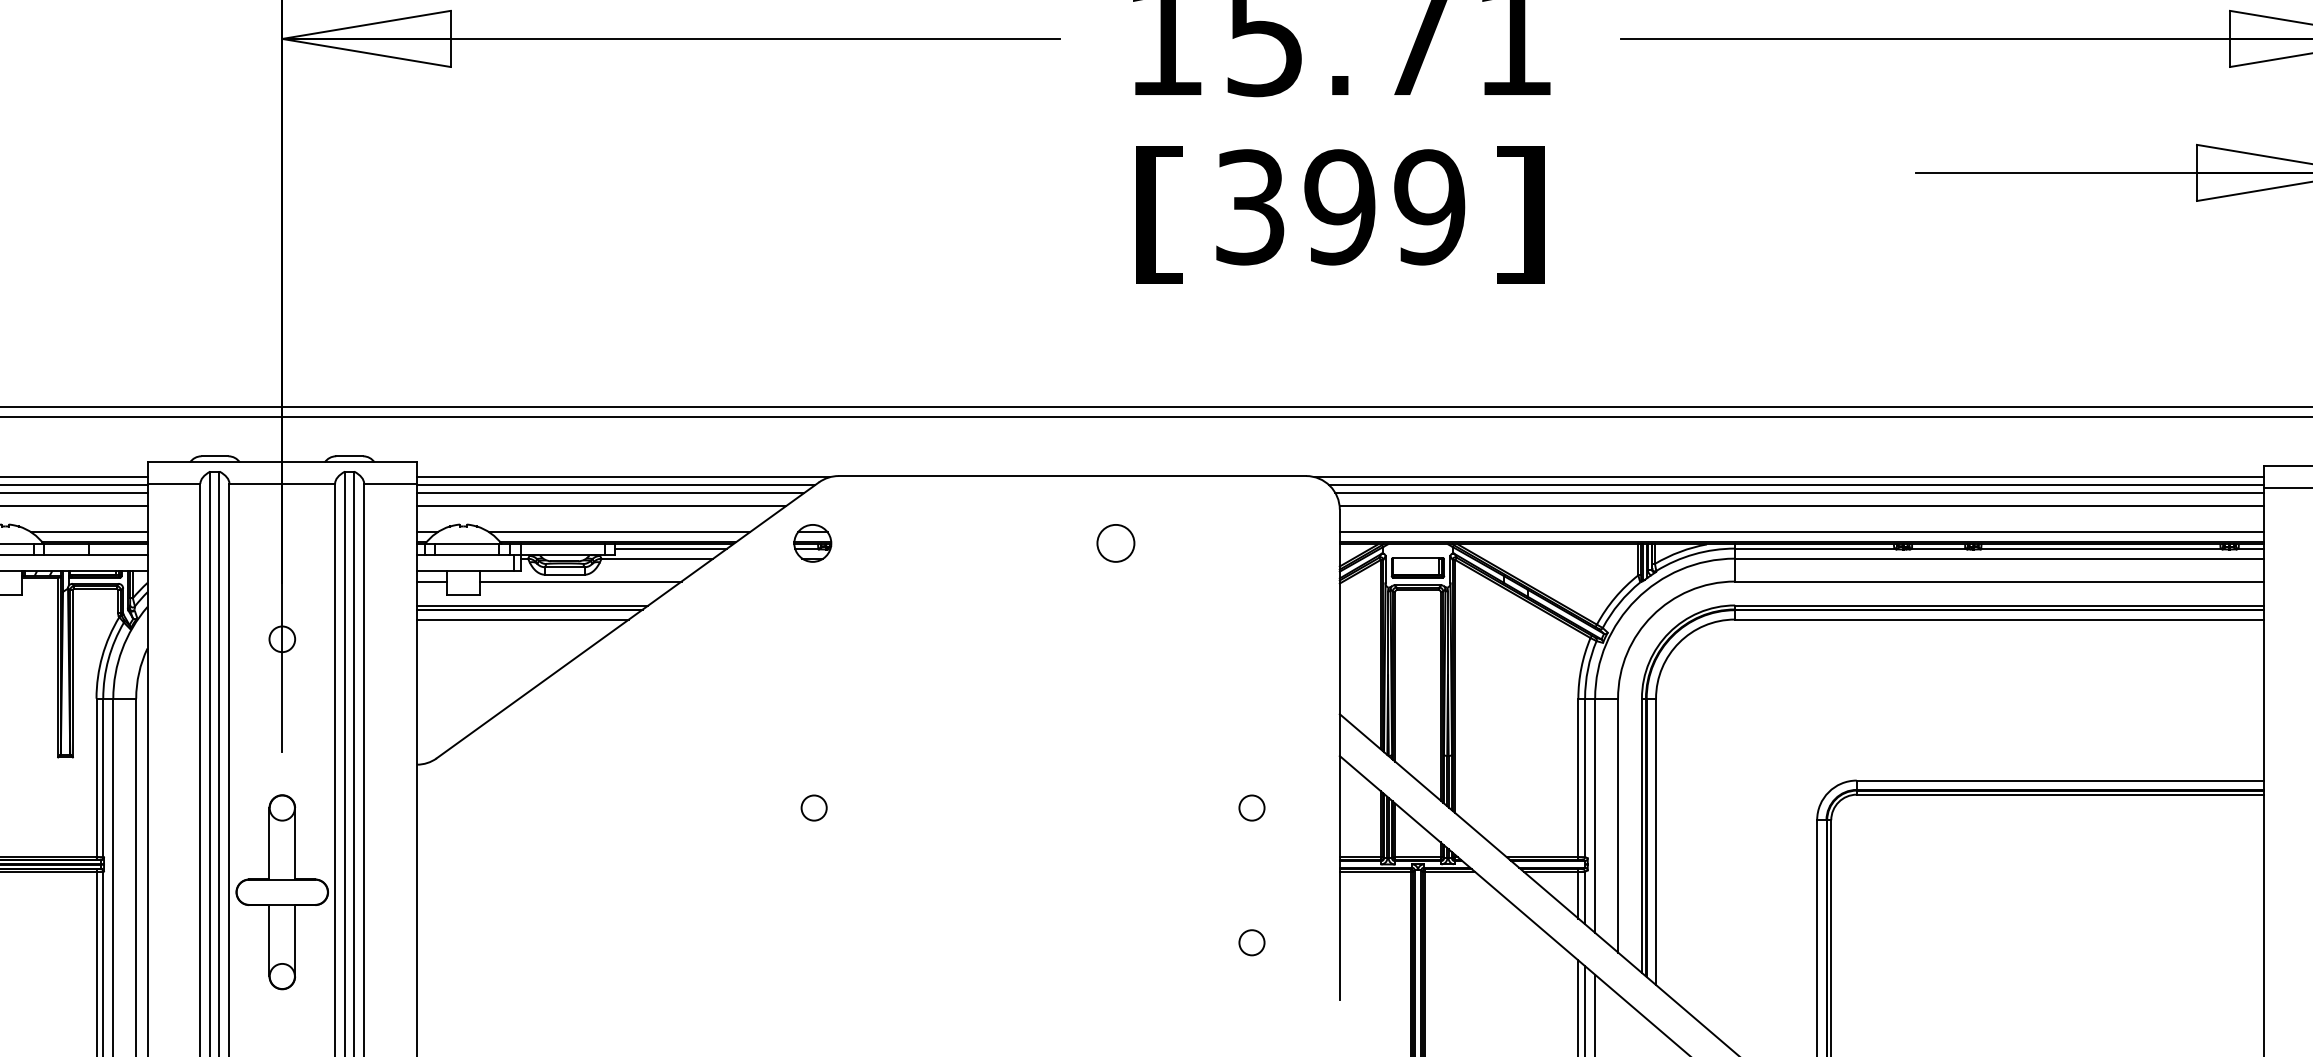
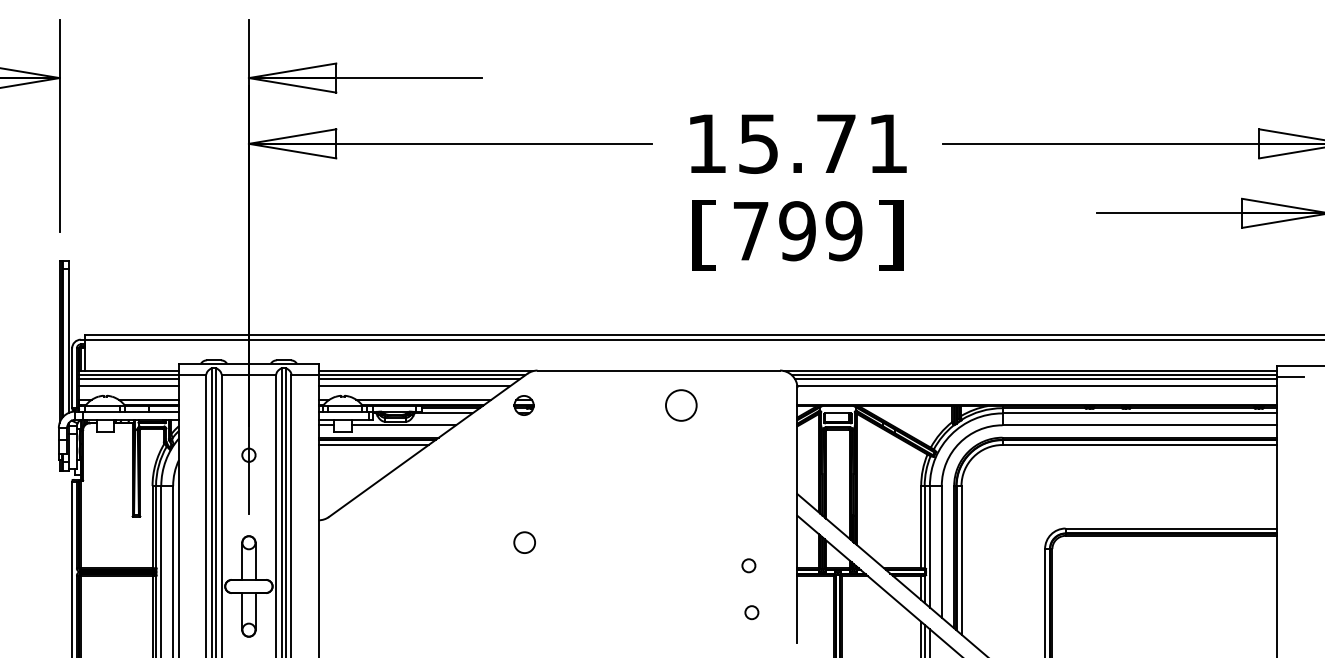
text: (1249, 207) -> (750, 231), 399 -> 799
line: (1800, 531) -> (1036, 399), removed
circle: (1114, 543) -> (680, 405), size x1.6
circle: (813, 807) -> (524, 542), size x1.6
circle: (1251, 807) -> (748, 565), moved

